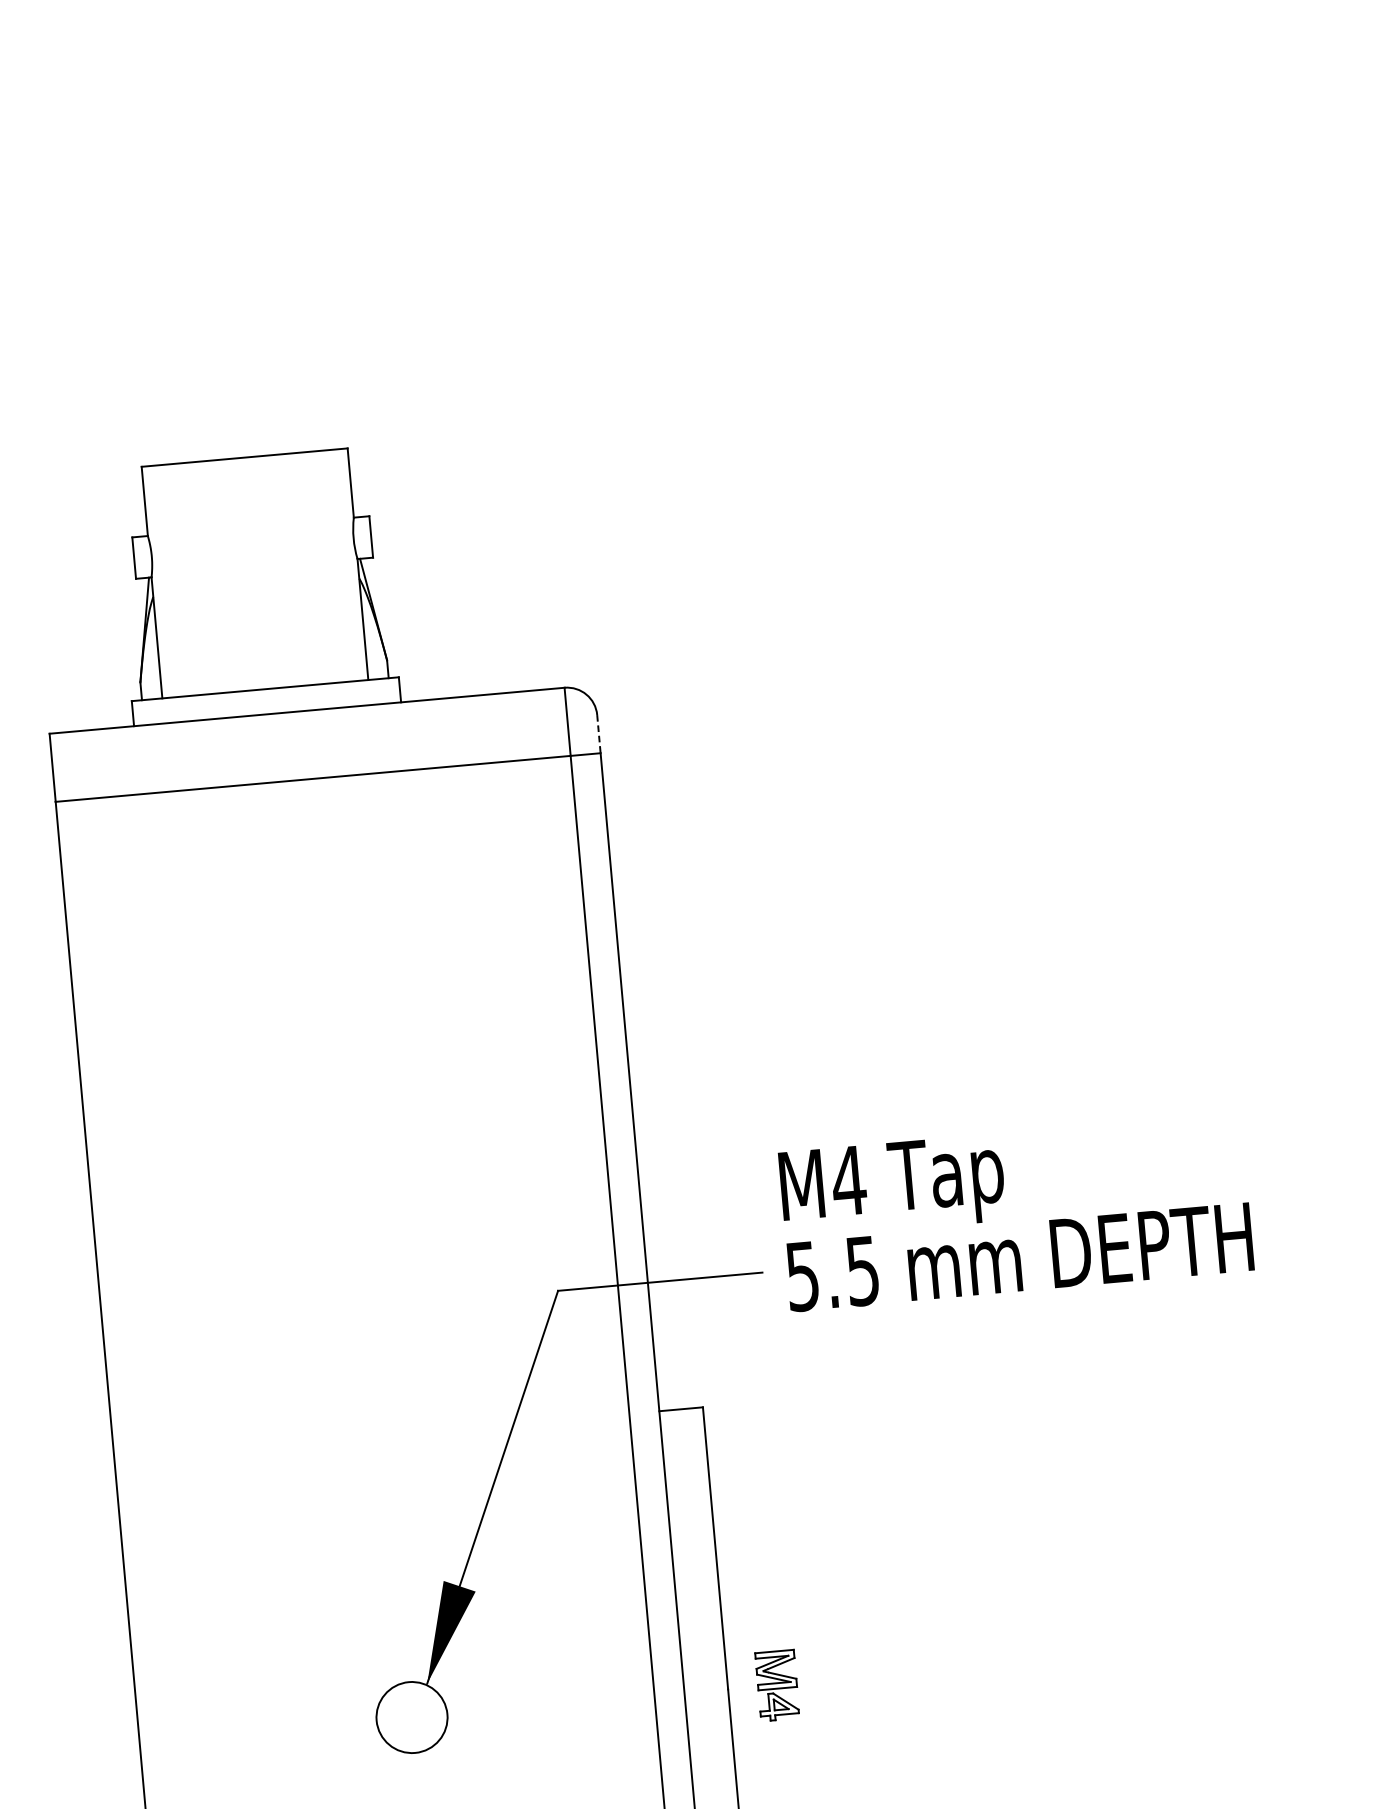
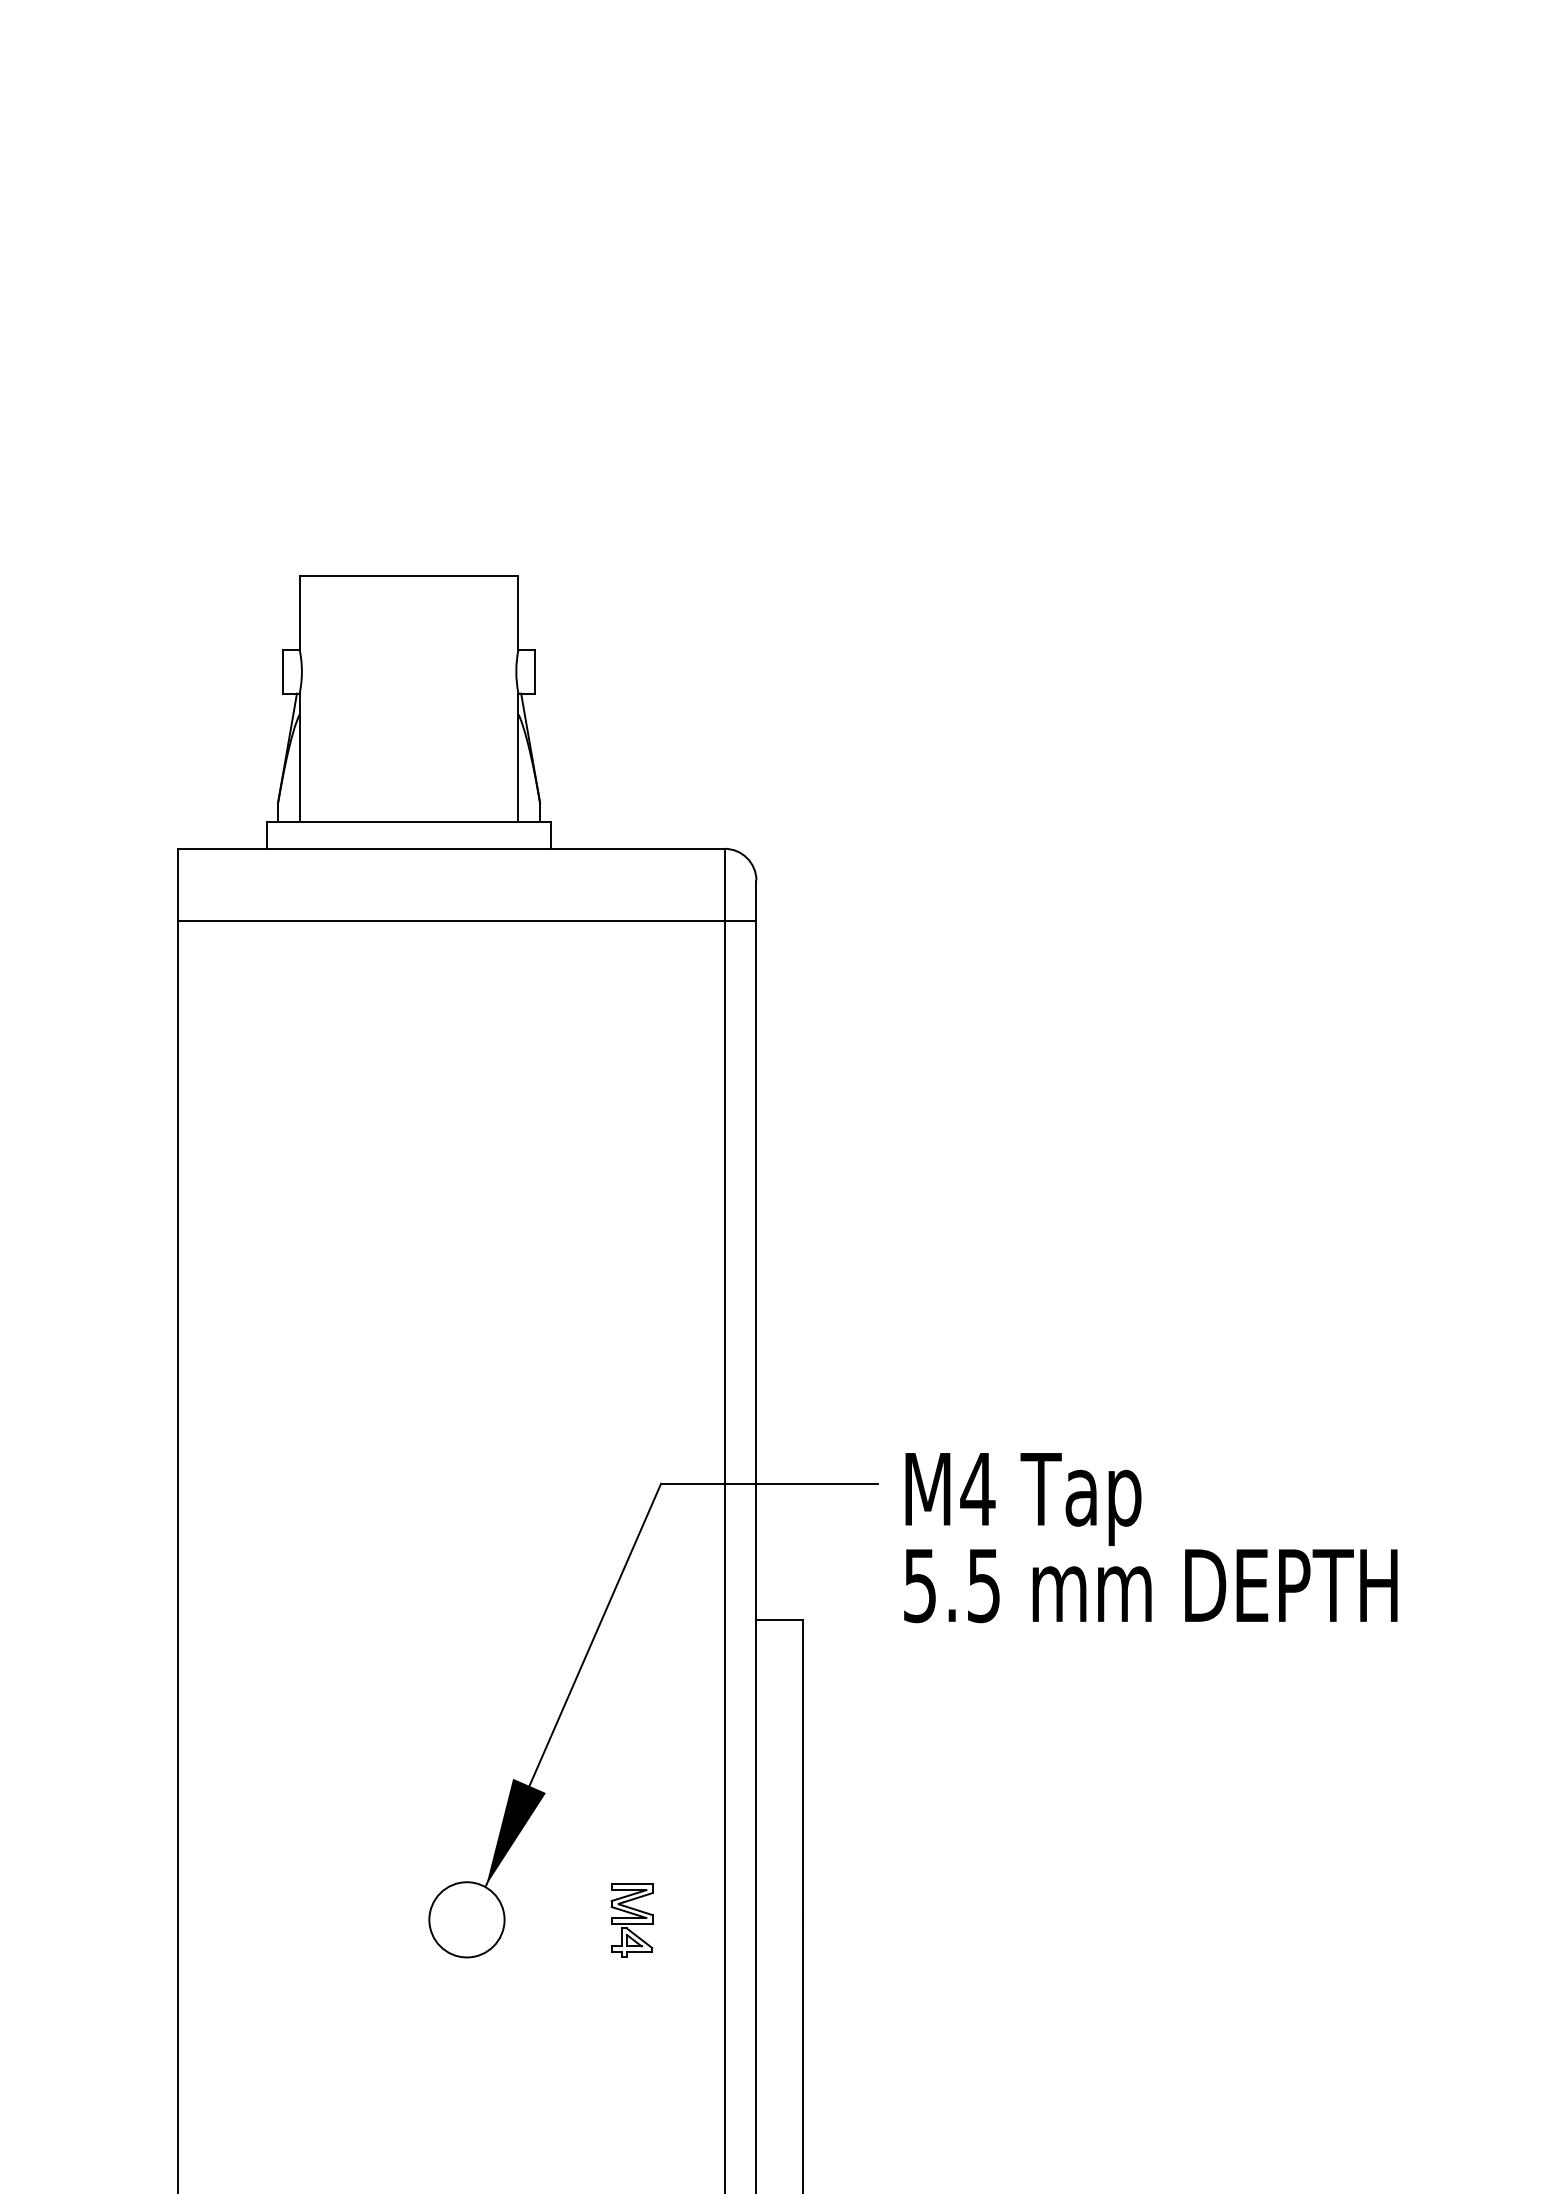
line: (599, 734) -> (756, 901), dashed -> solid
text: (1015, 1212) -> (1150, 1538), moved
part: (776, 1685) -> (631, 1920), moved

